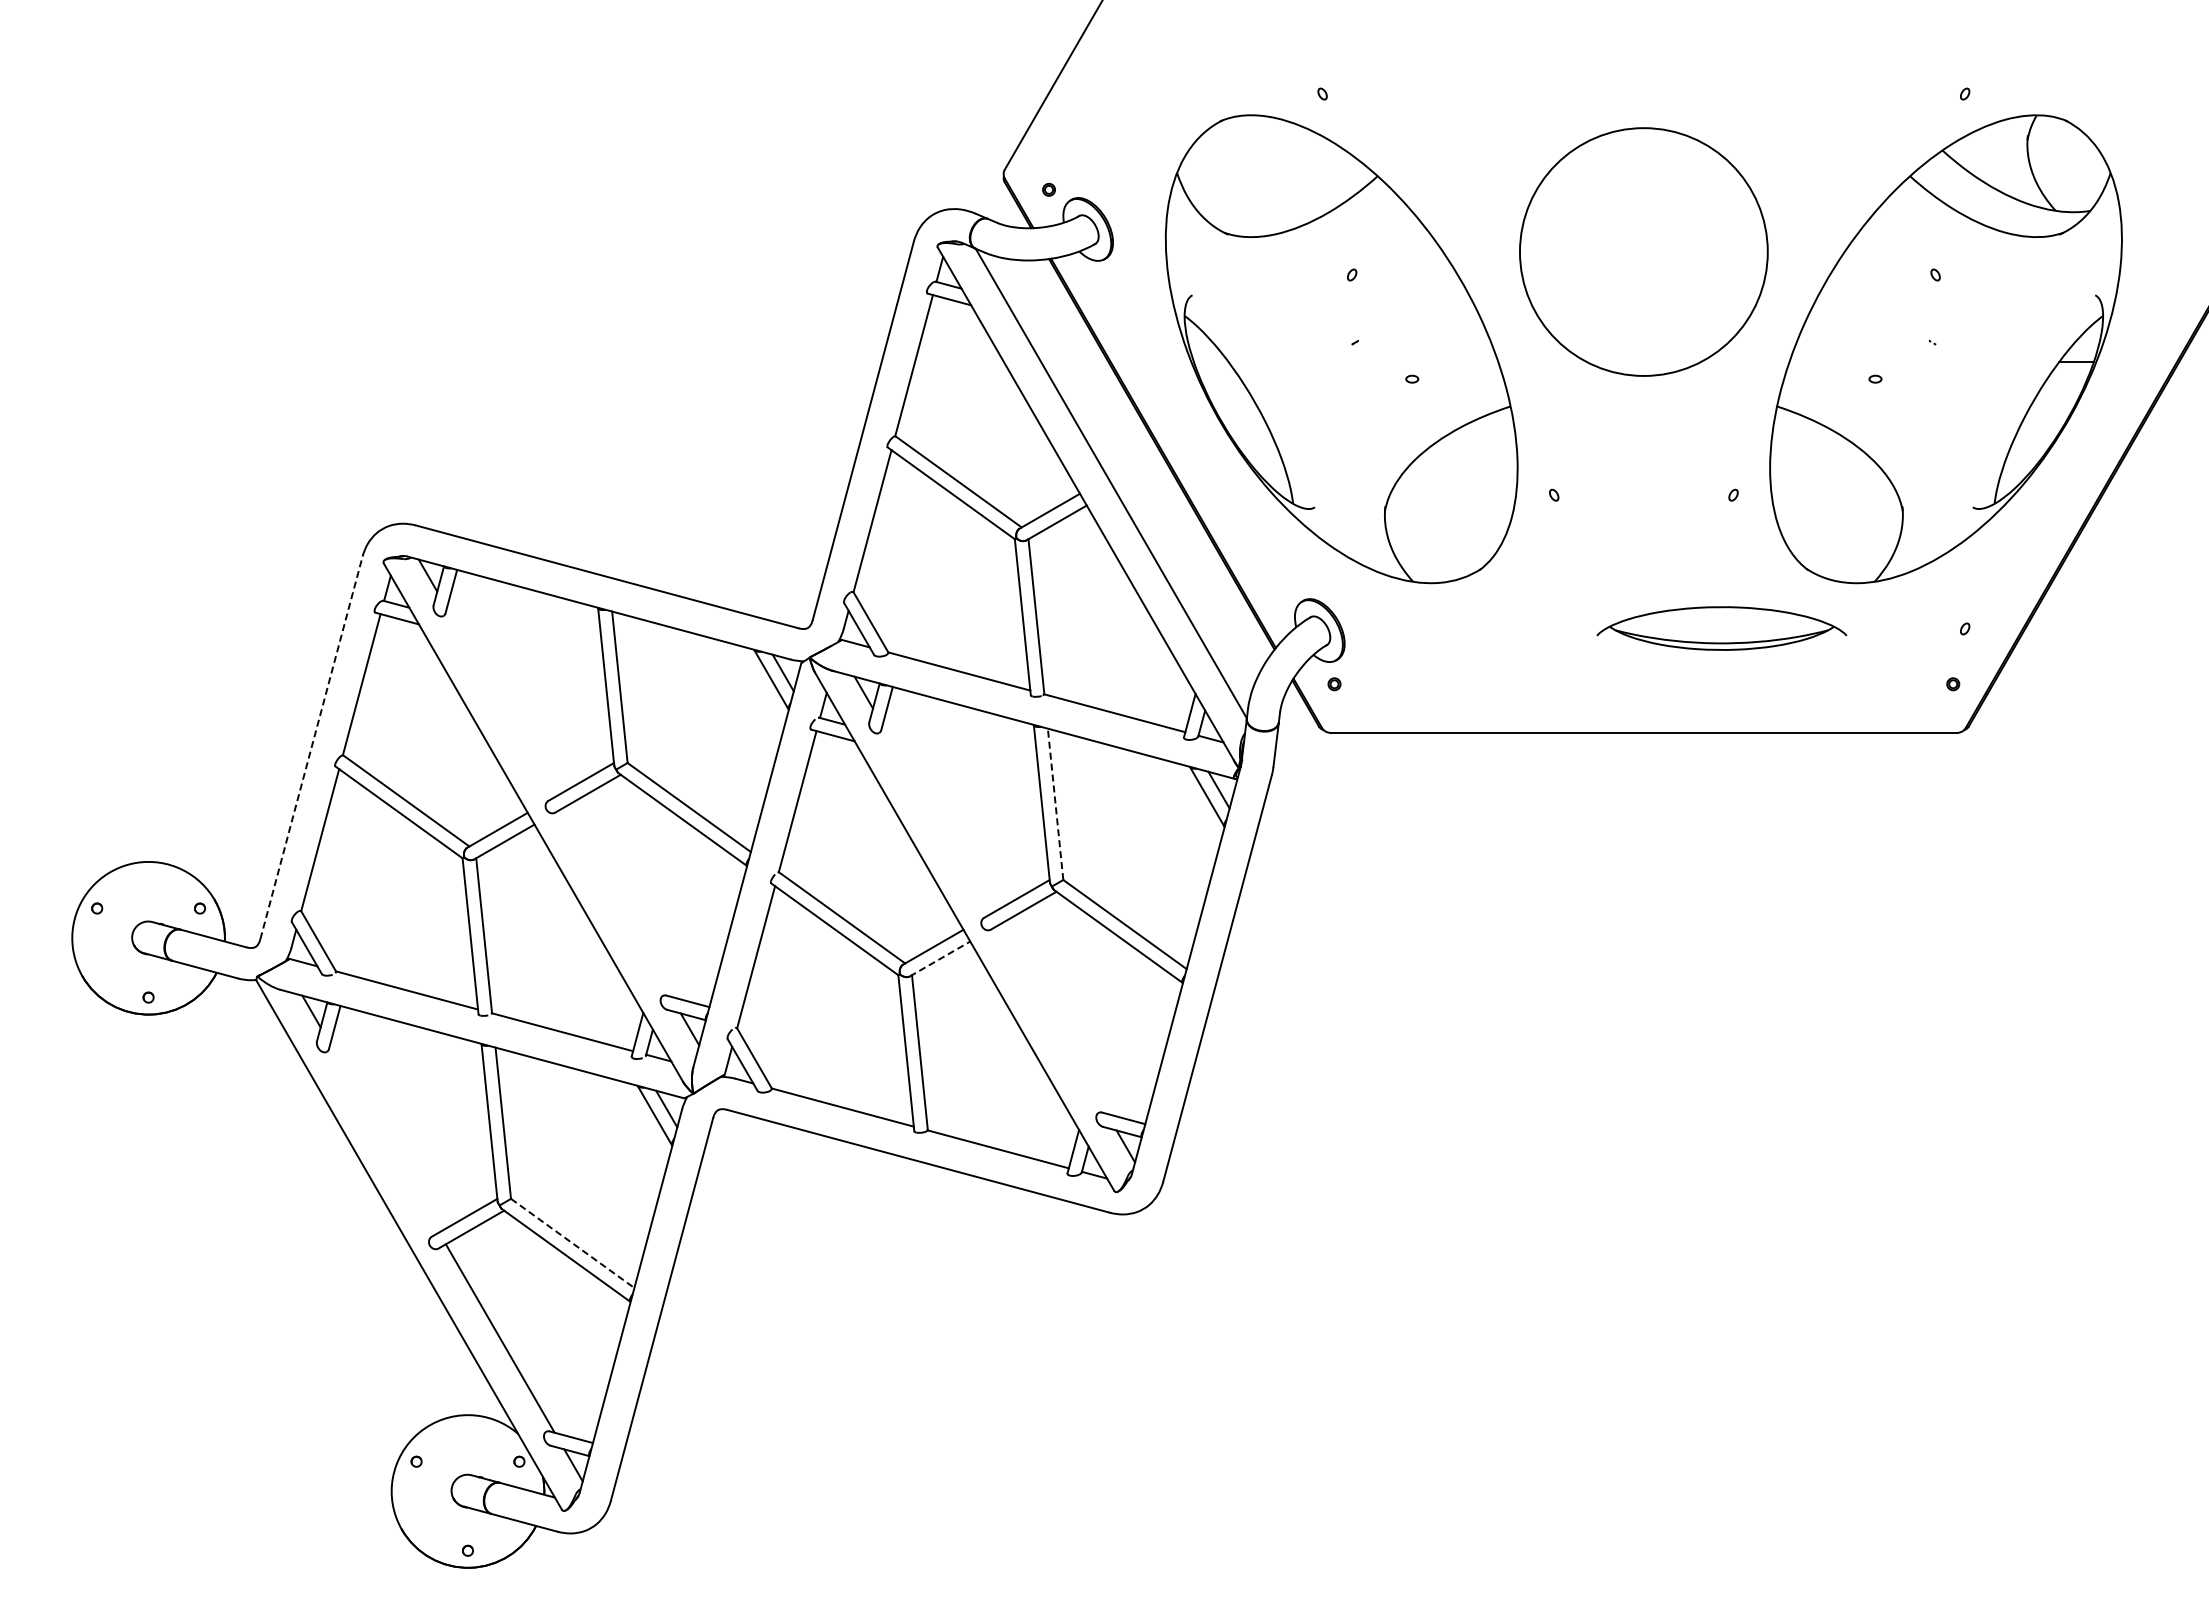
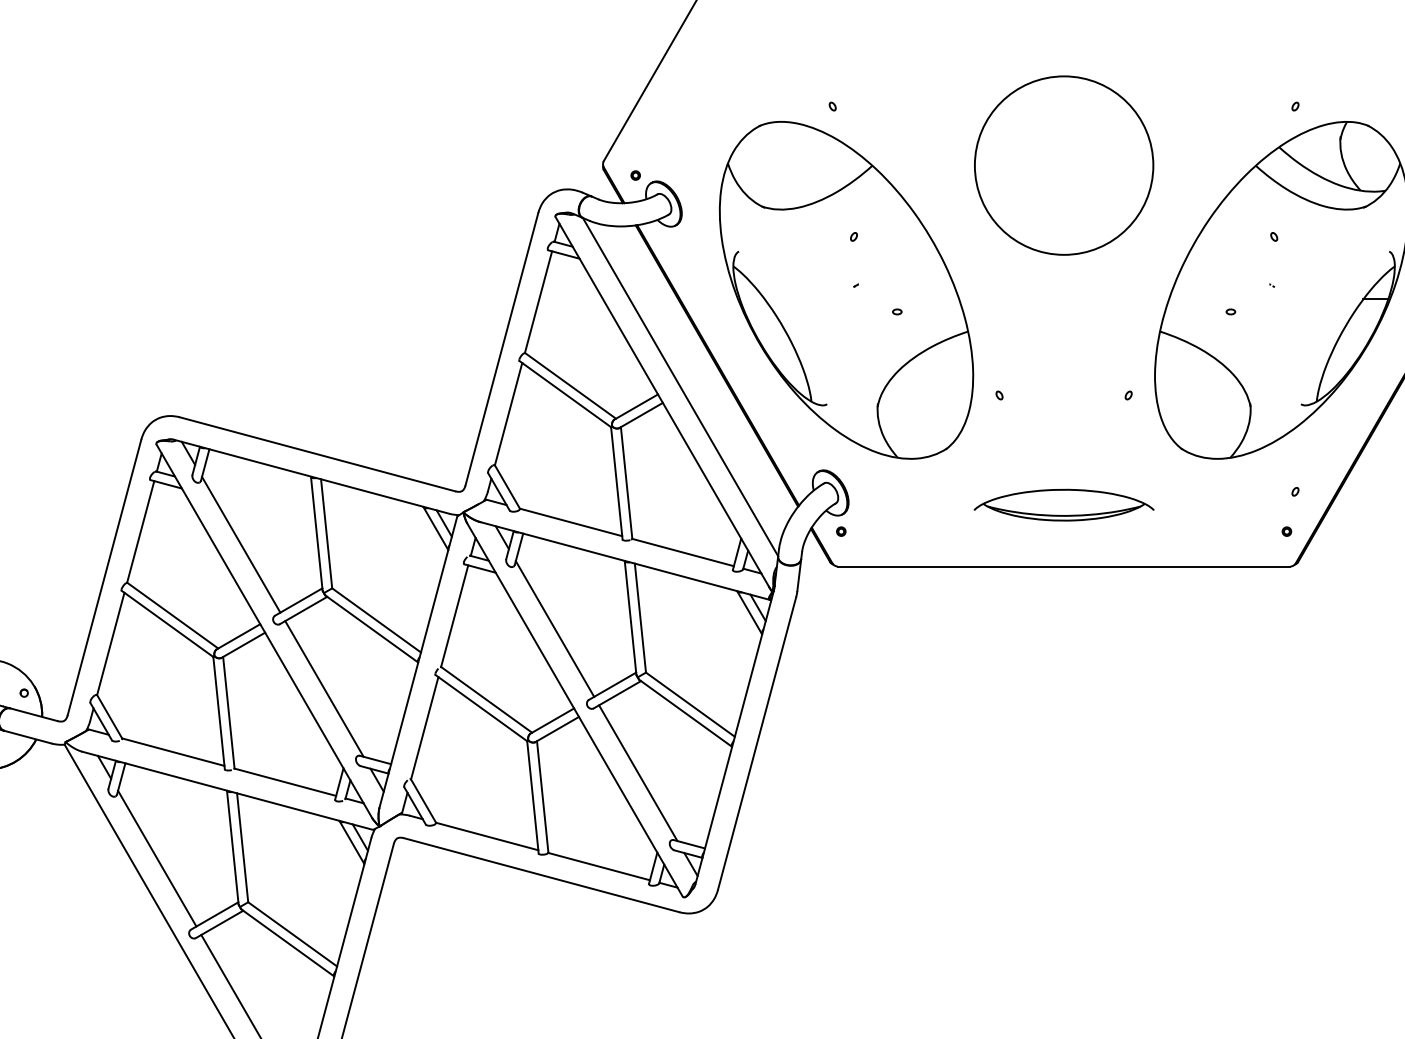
circle: (1643, 251) -> (1063, 165), moved
part: (1721, 628) -> (1063, 505), moved
line: (500, 702) -> (240, 544), added
line: (311, 747) -> (104, 577), dashed -> solid
line: (1055, 803) -> (640, 617), dashed -> solid
line: (936, 819) -> (554, 629), added
line: (616, 902) -> (324, 688), added
line: (940, 959) -> (557, 729), dashed -> solid
line: (1052, 1019) -> (638, 773), added
line: (384, 1138) -> (157, 858), added
line: (573, 1243) -> (293, 934), dashed -> solid

